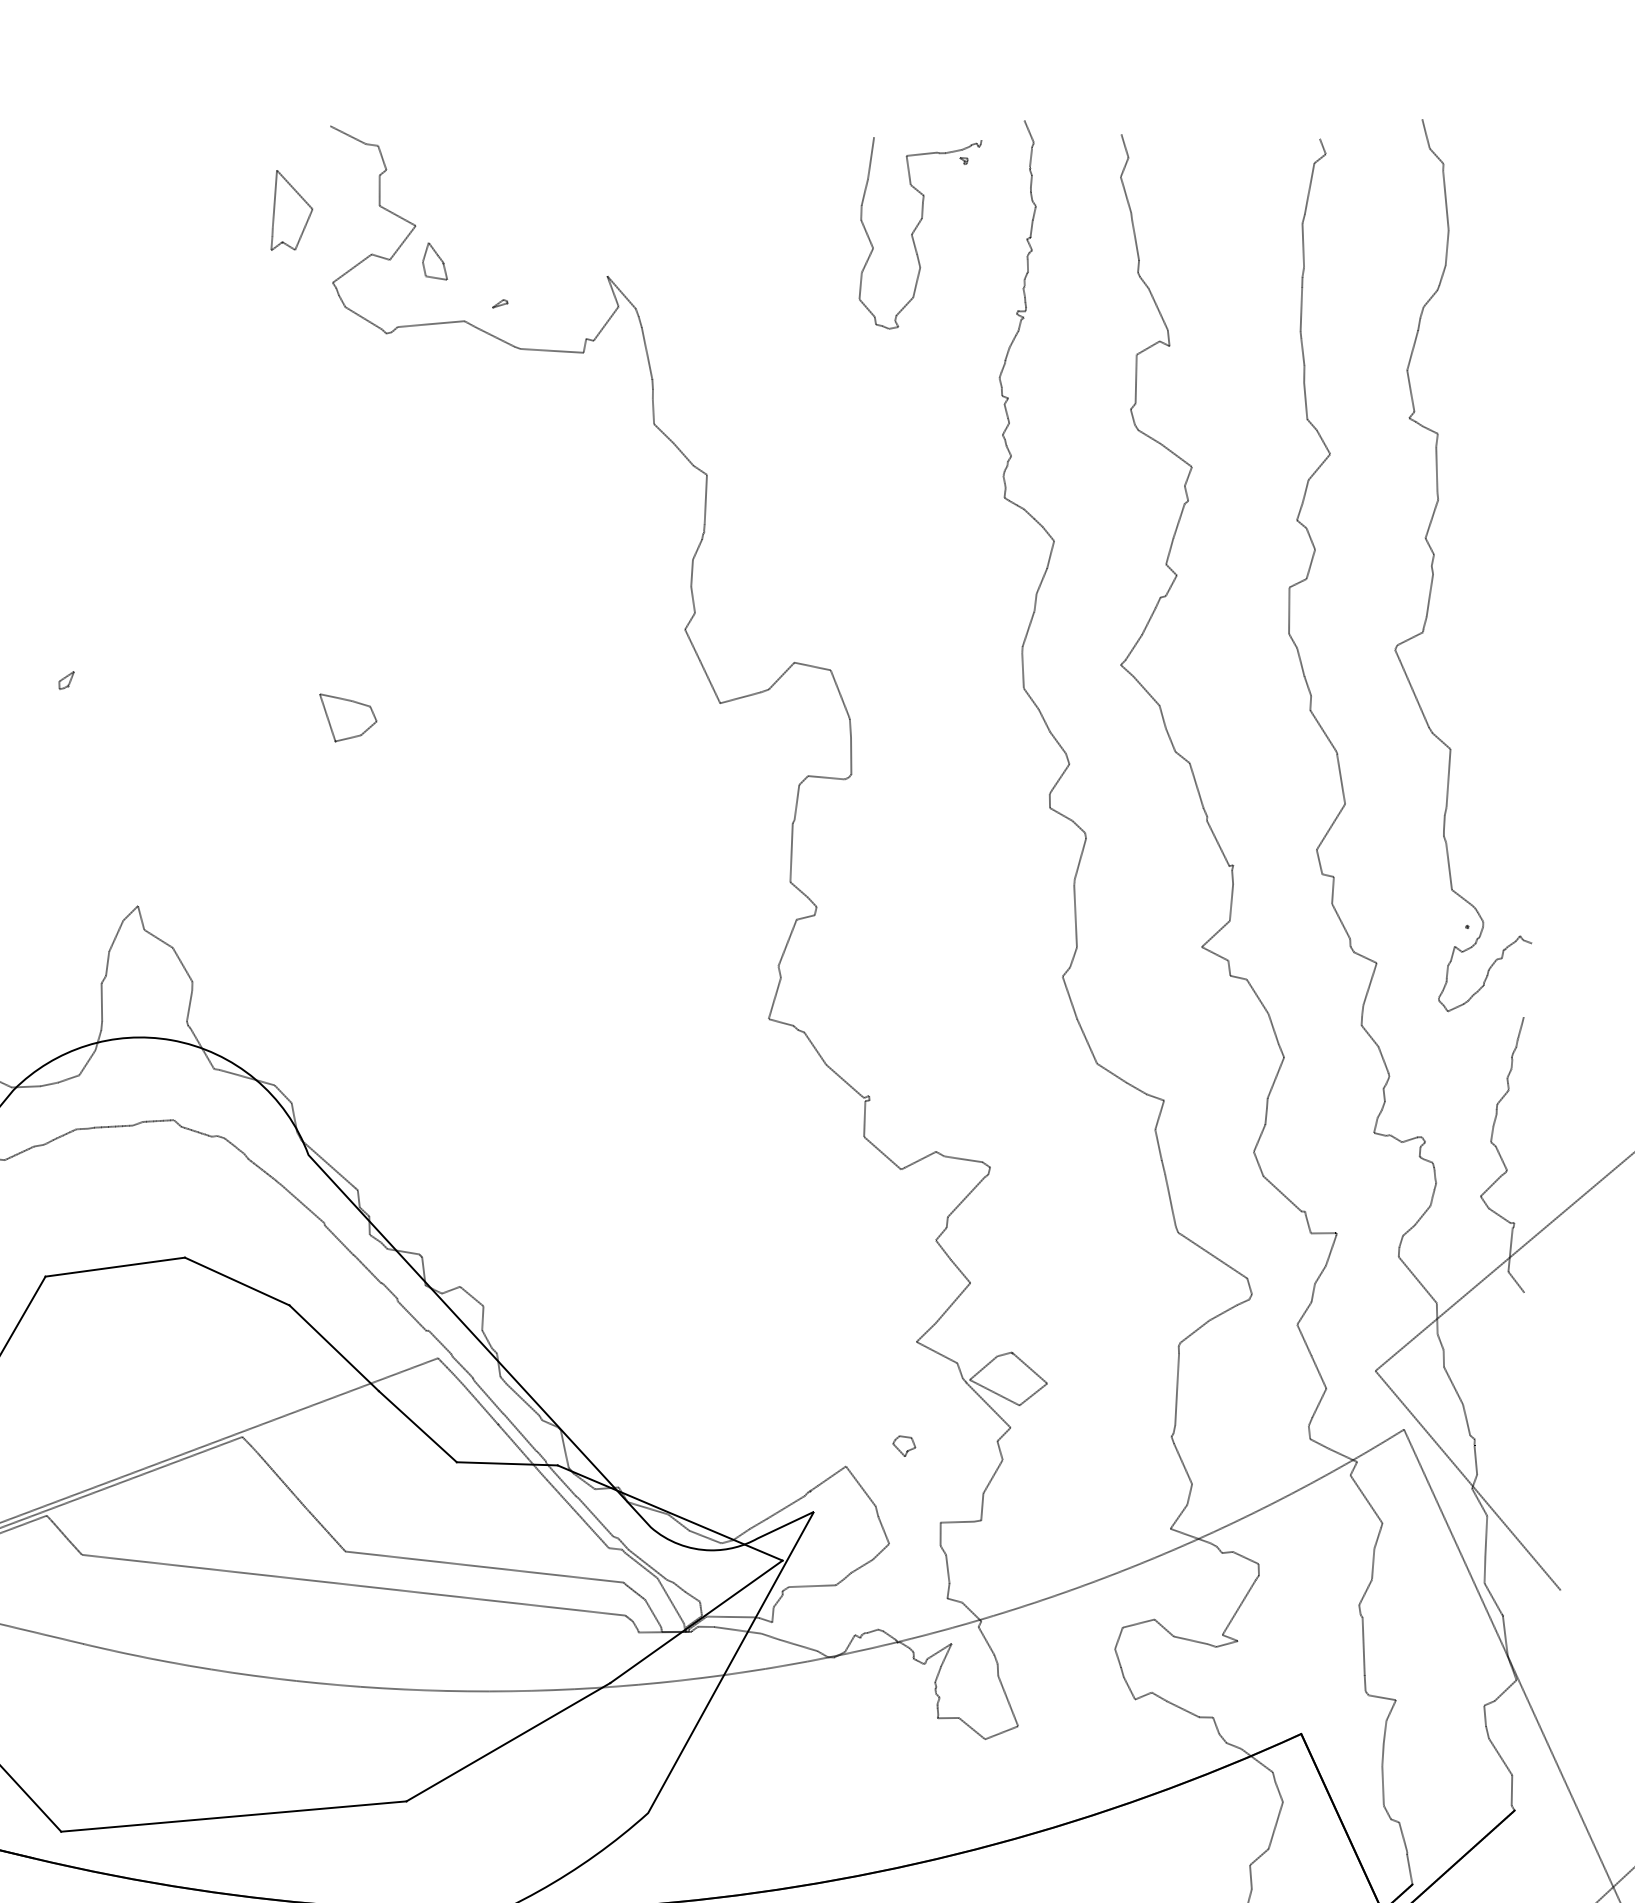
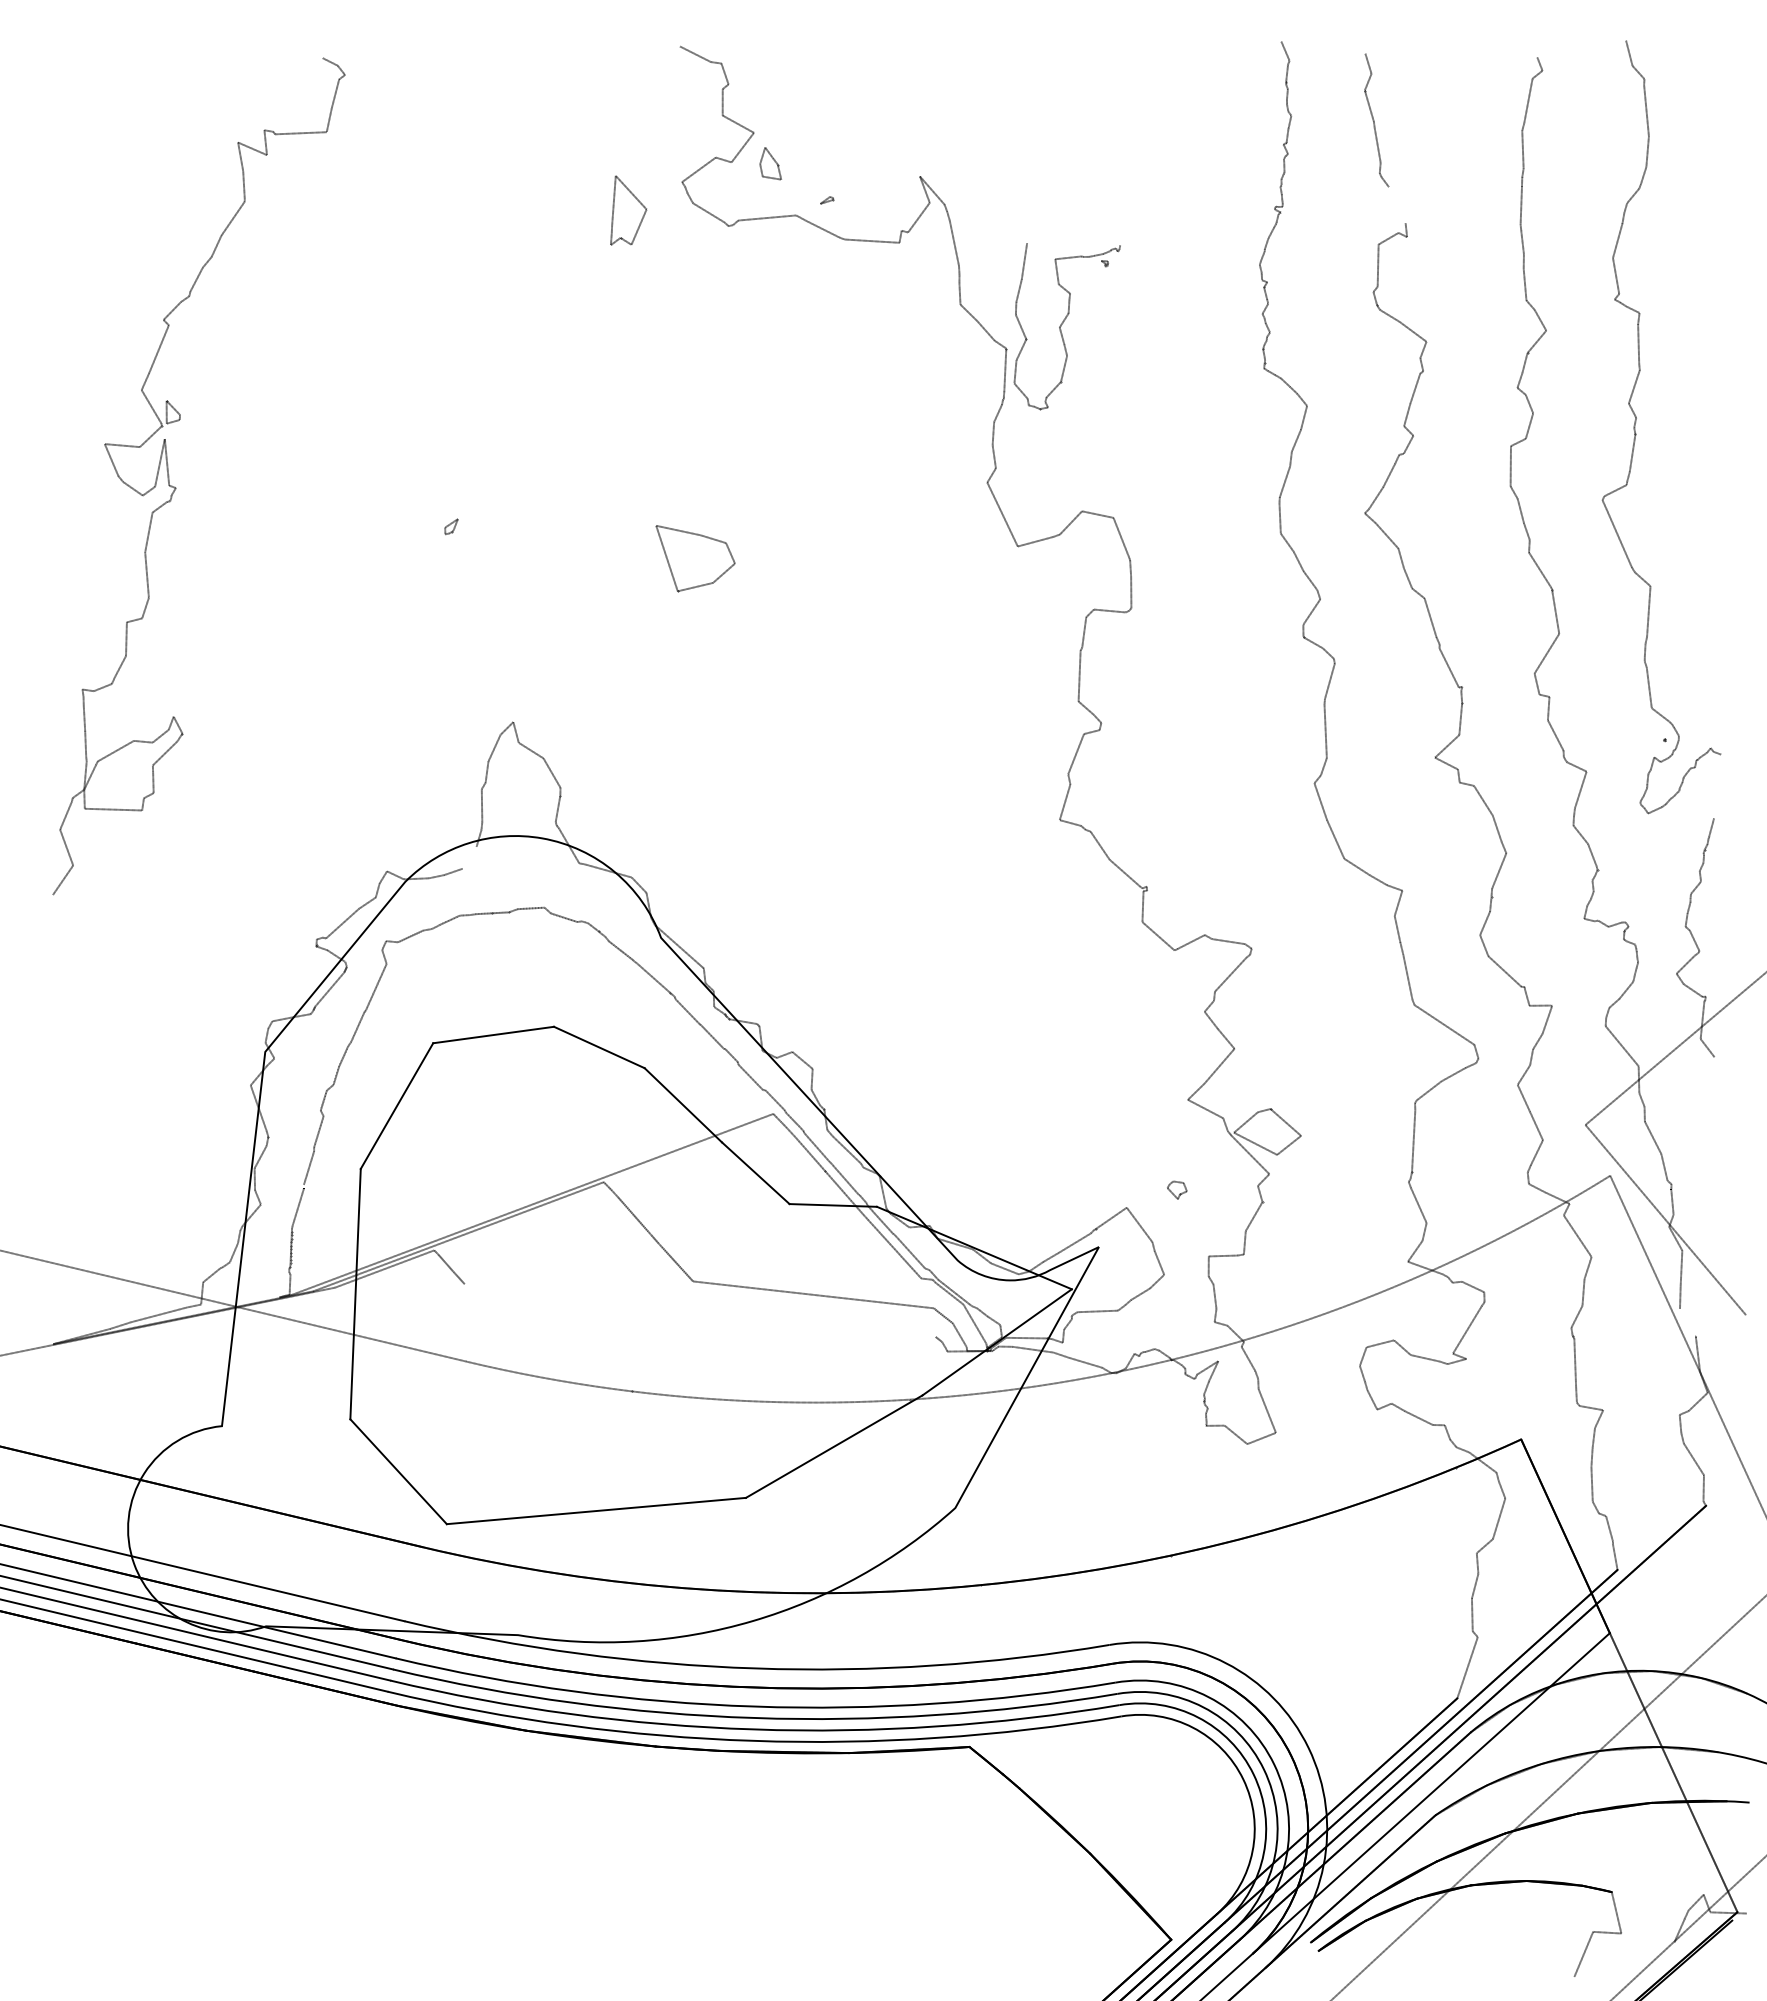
part: (291, 210) -> (628, 210), moved
part: (919, 233) -> (1066, 326), moved
line: (1158, 309) -> (1397, 205), removed
part: (348, 718) -> (695, 559), size x1.6
line: (87, 1062) -> (469, 857), removed
line: (352, 1585) -> (699, 1310), removed
line: (1493, 1598) -> (1687, 1322), removed

